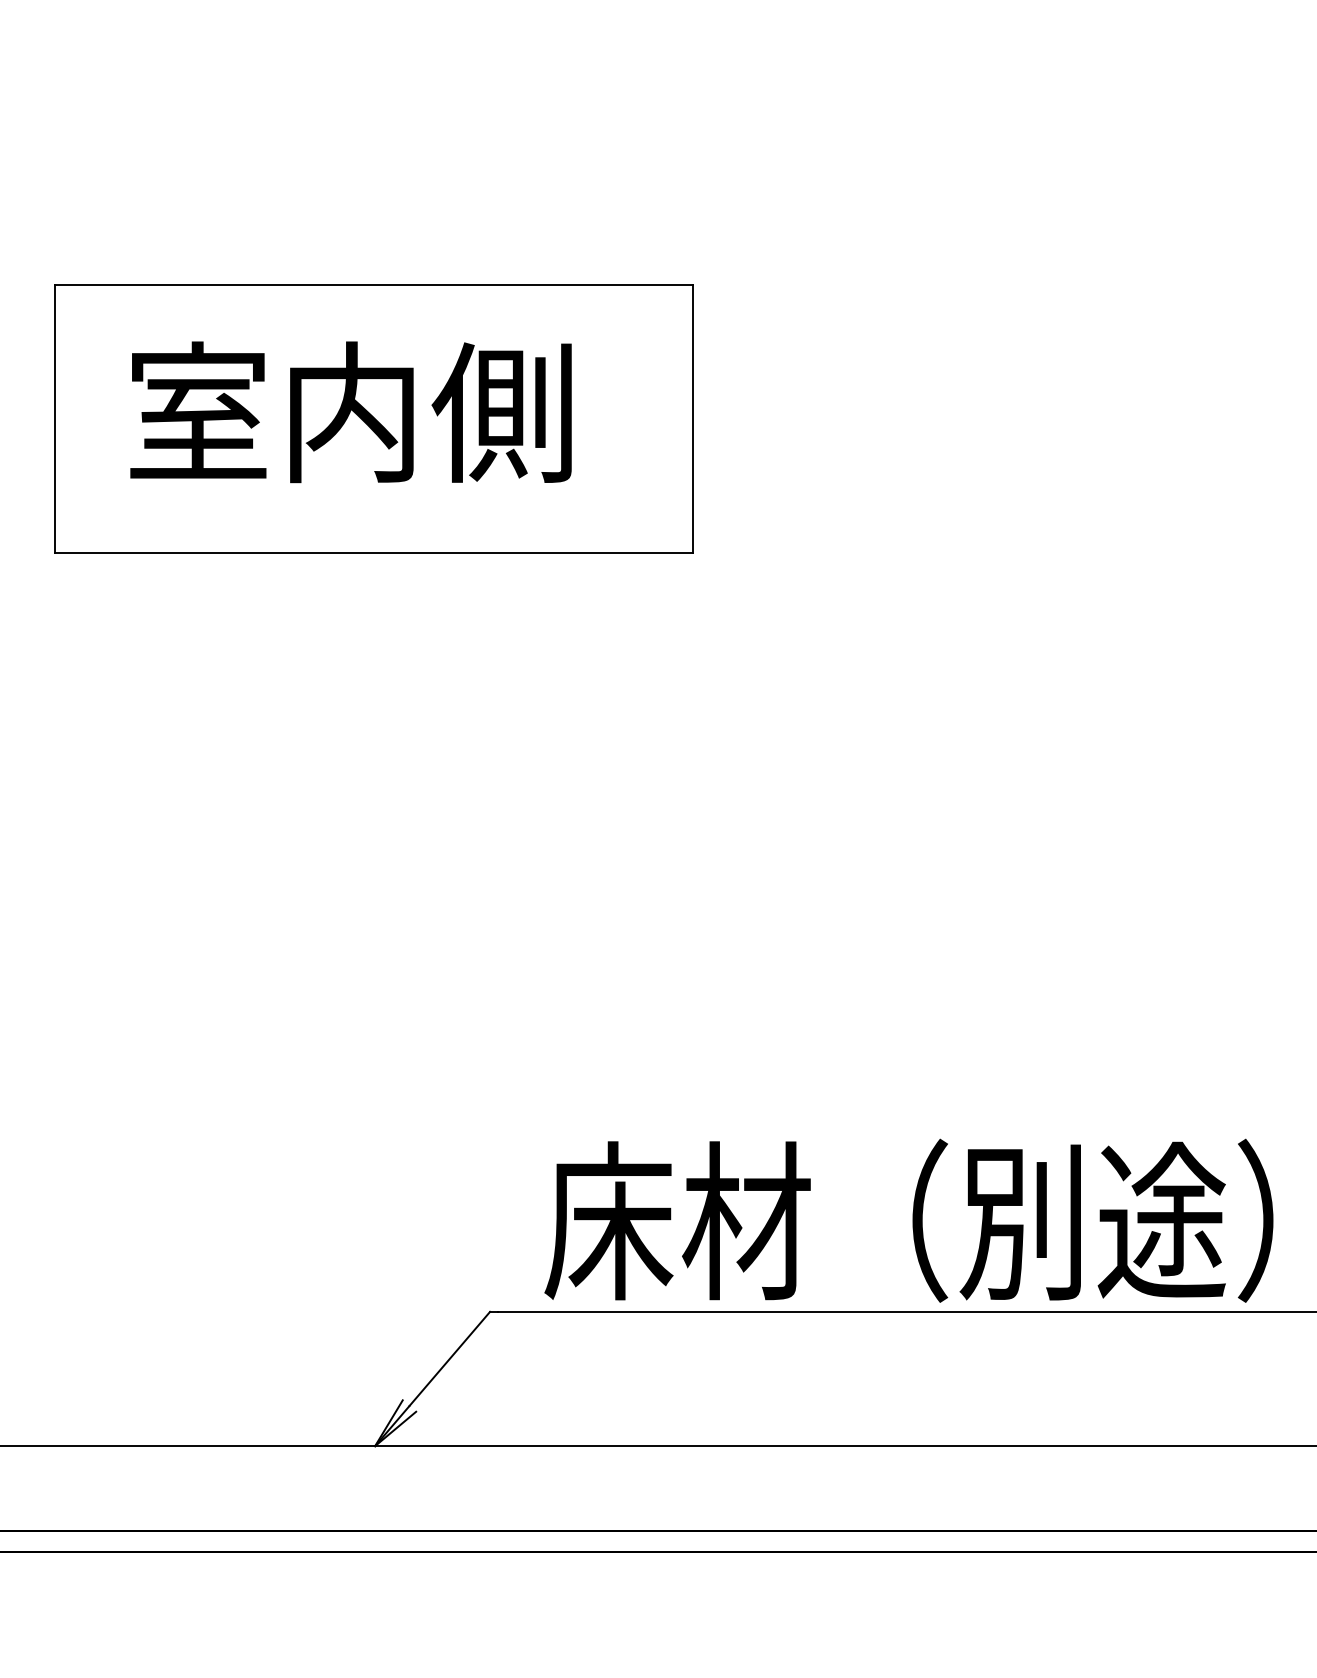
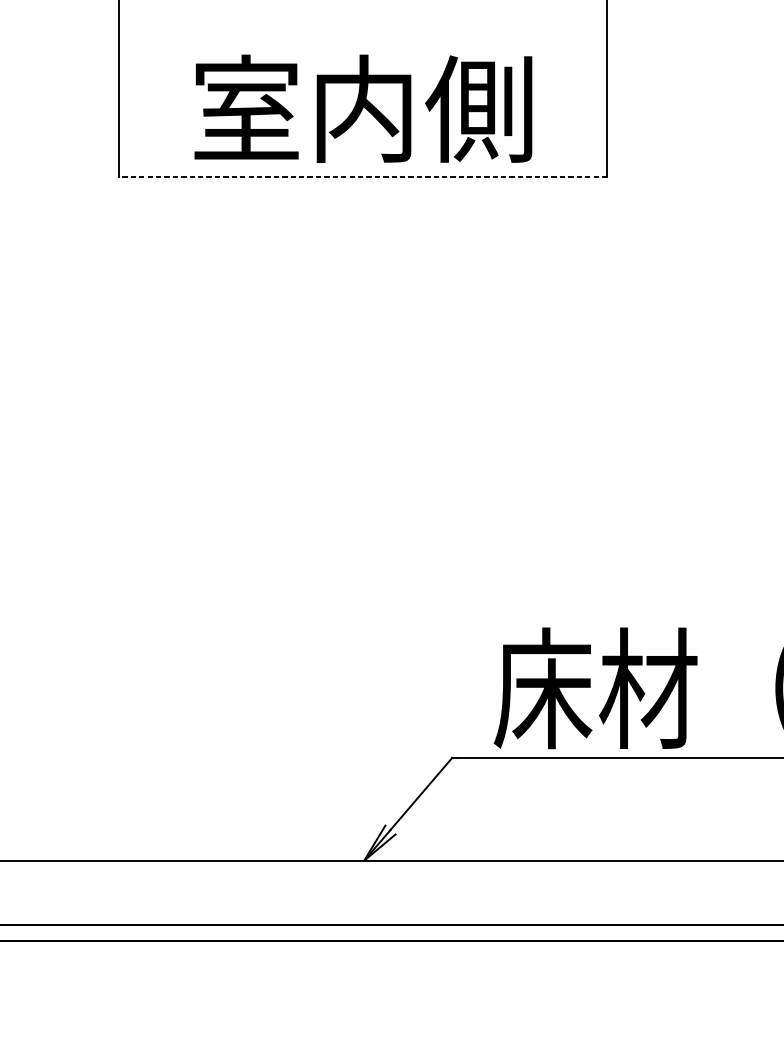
text: (350, 412) -> (362, 108), moved
line: (373, 552) -> (362, 177), solid -> dashed

